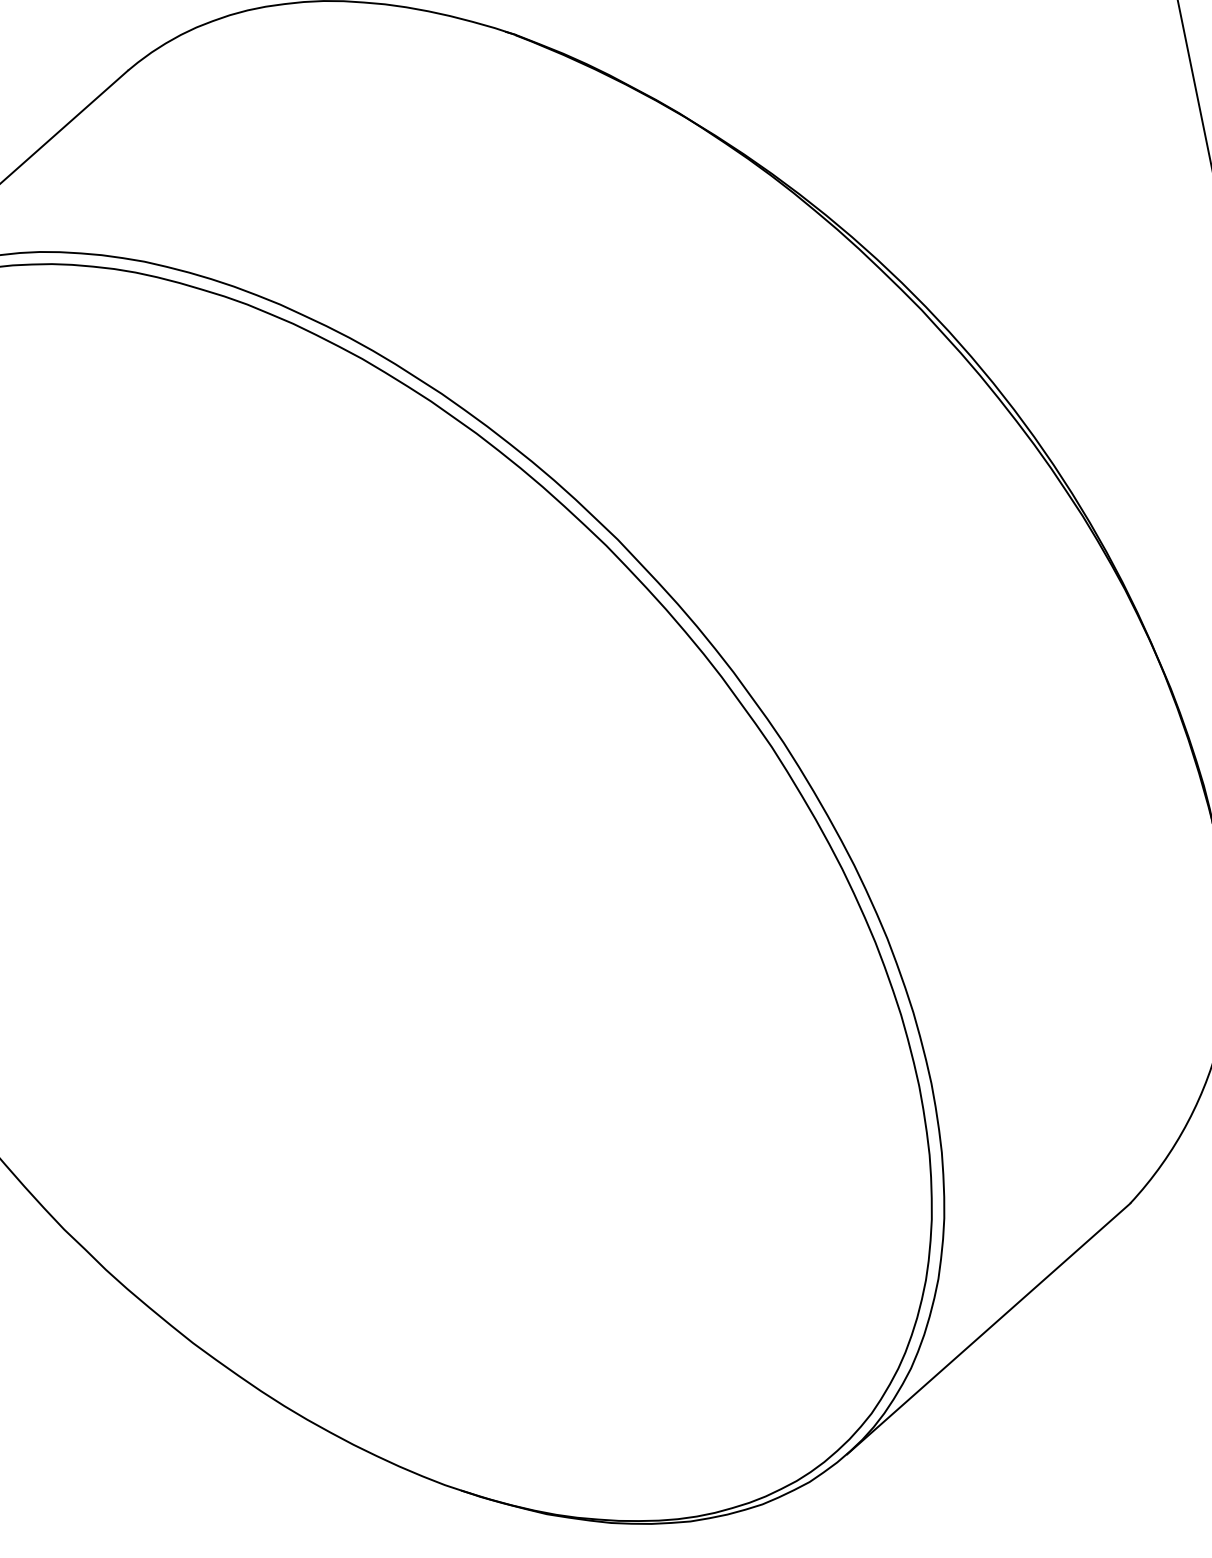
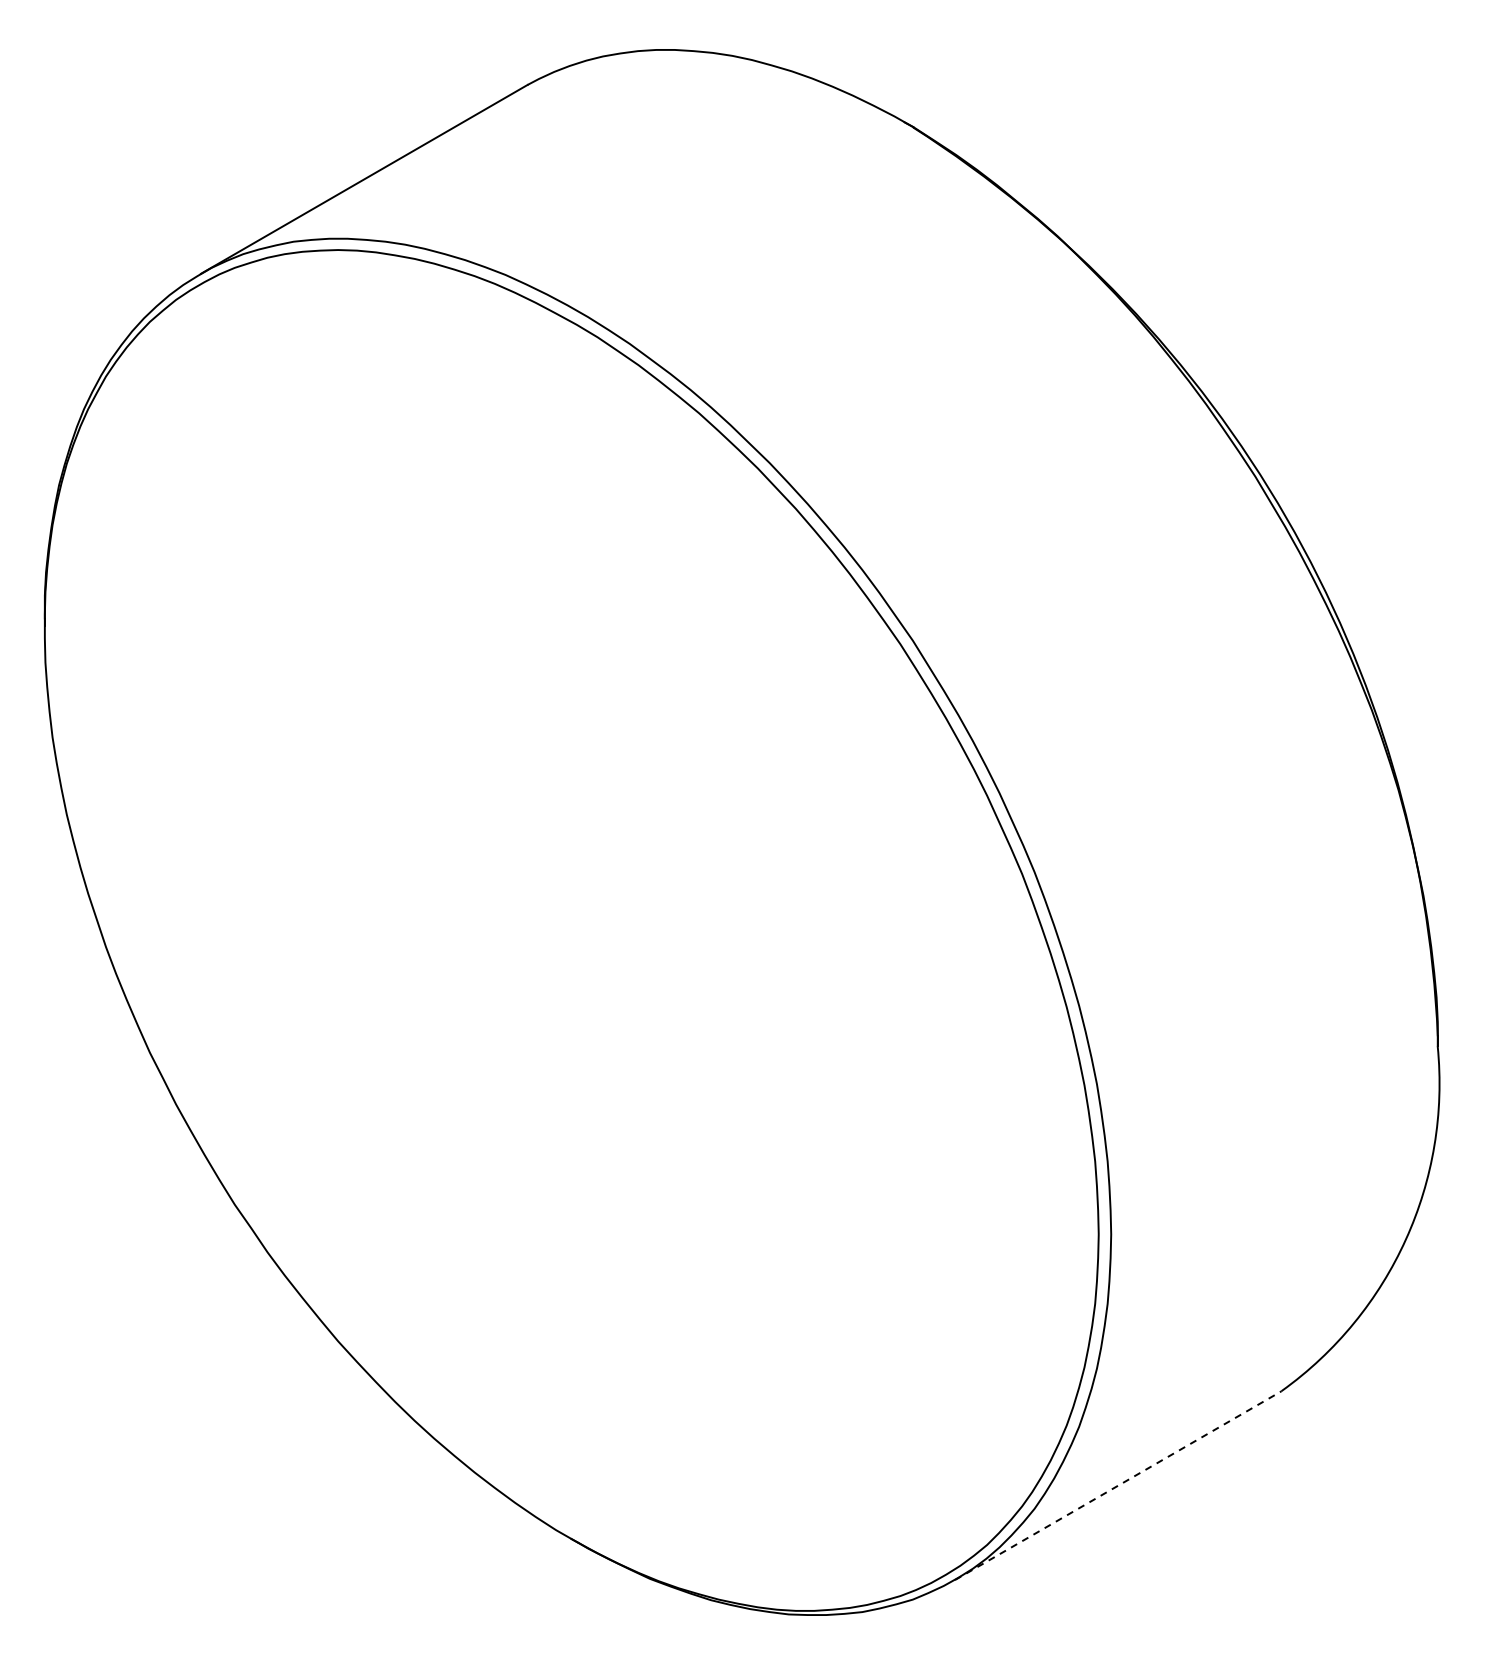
line: (988, 1328) -> (1118, 1485), solid -> dashed

